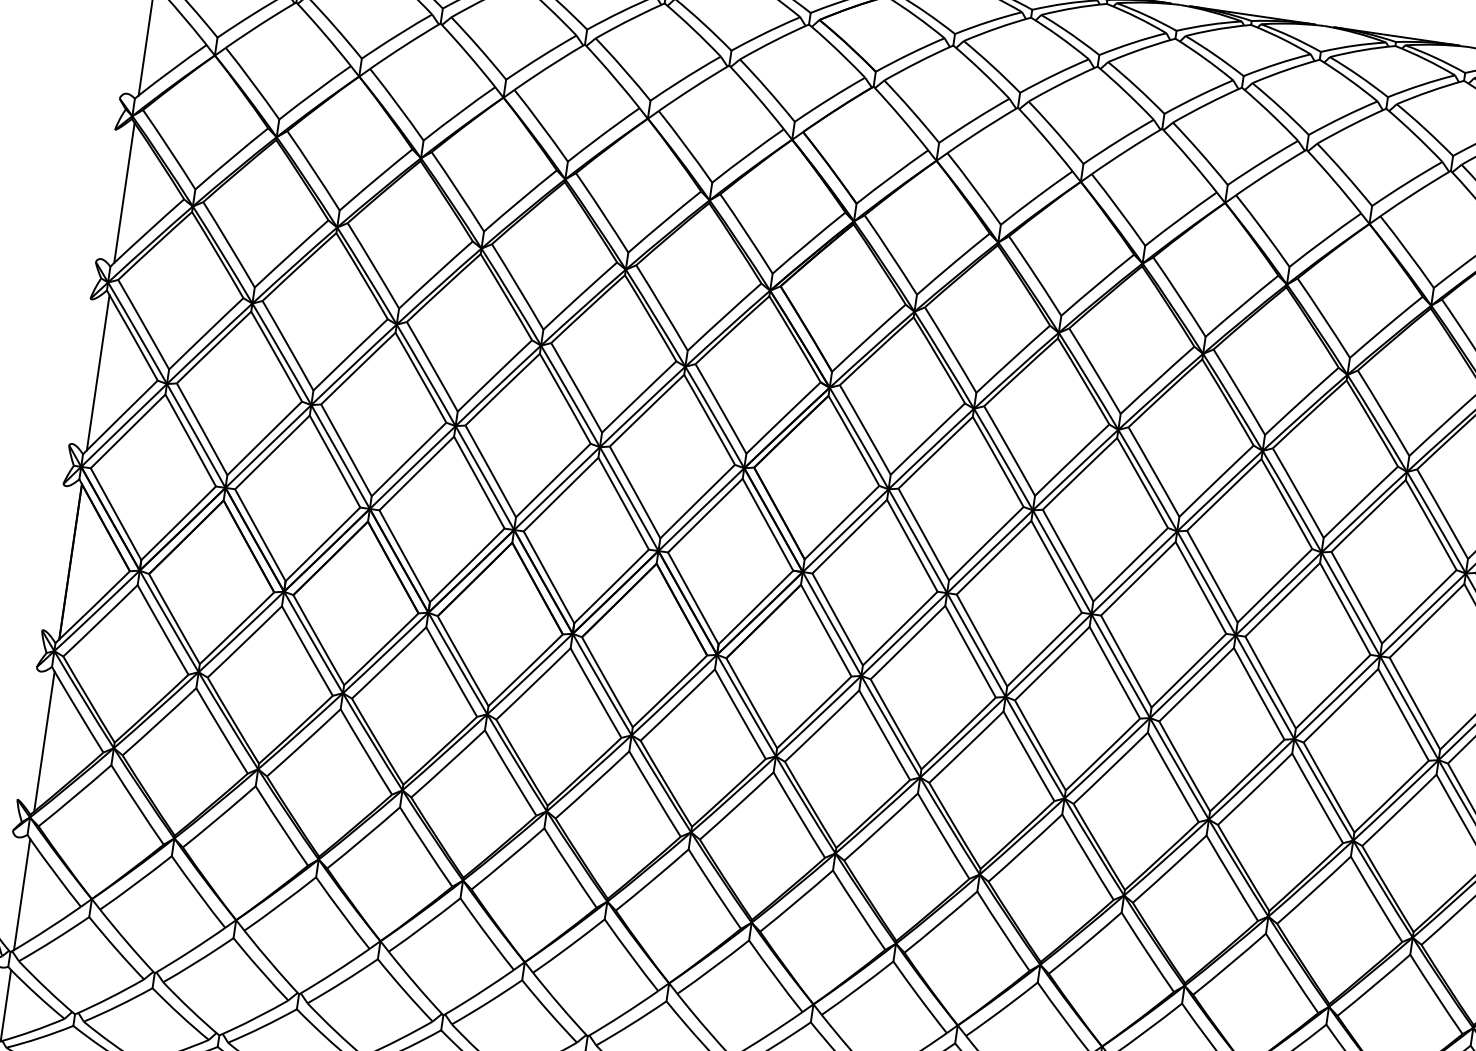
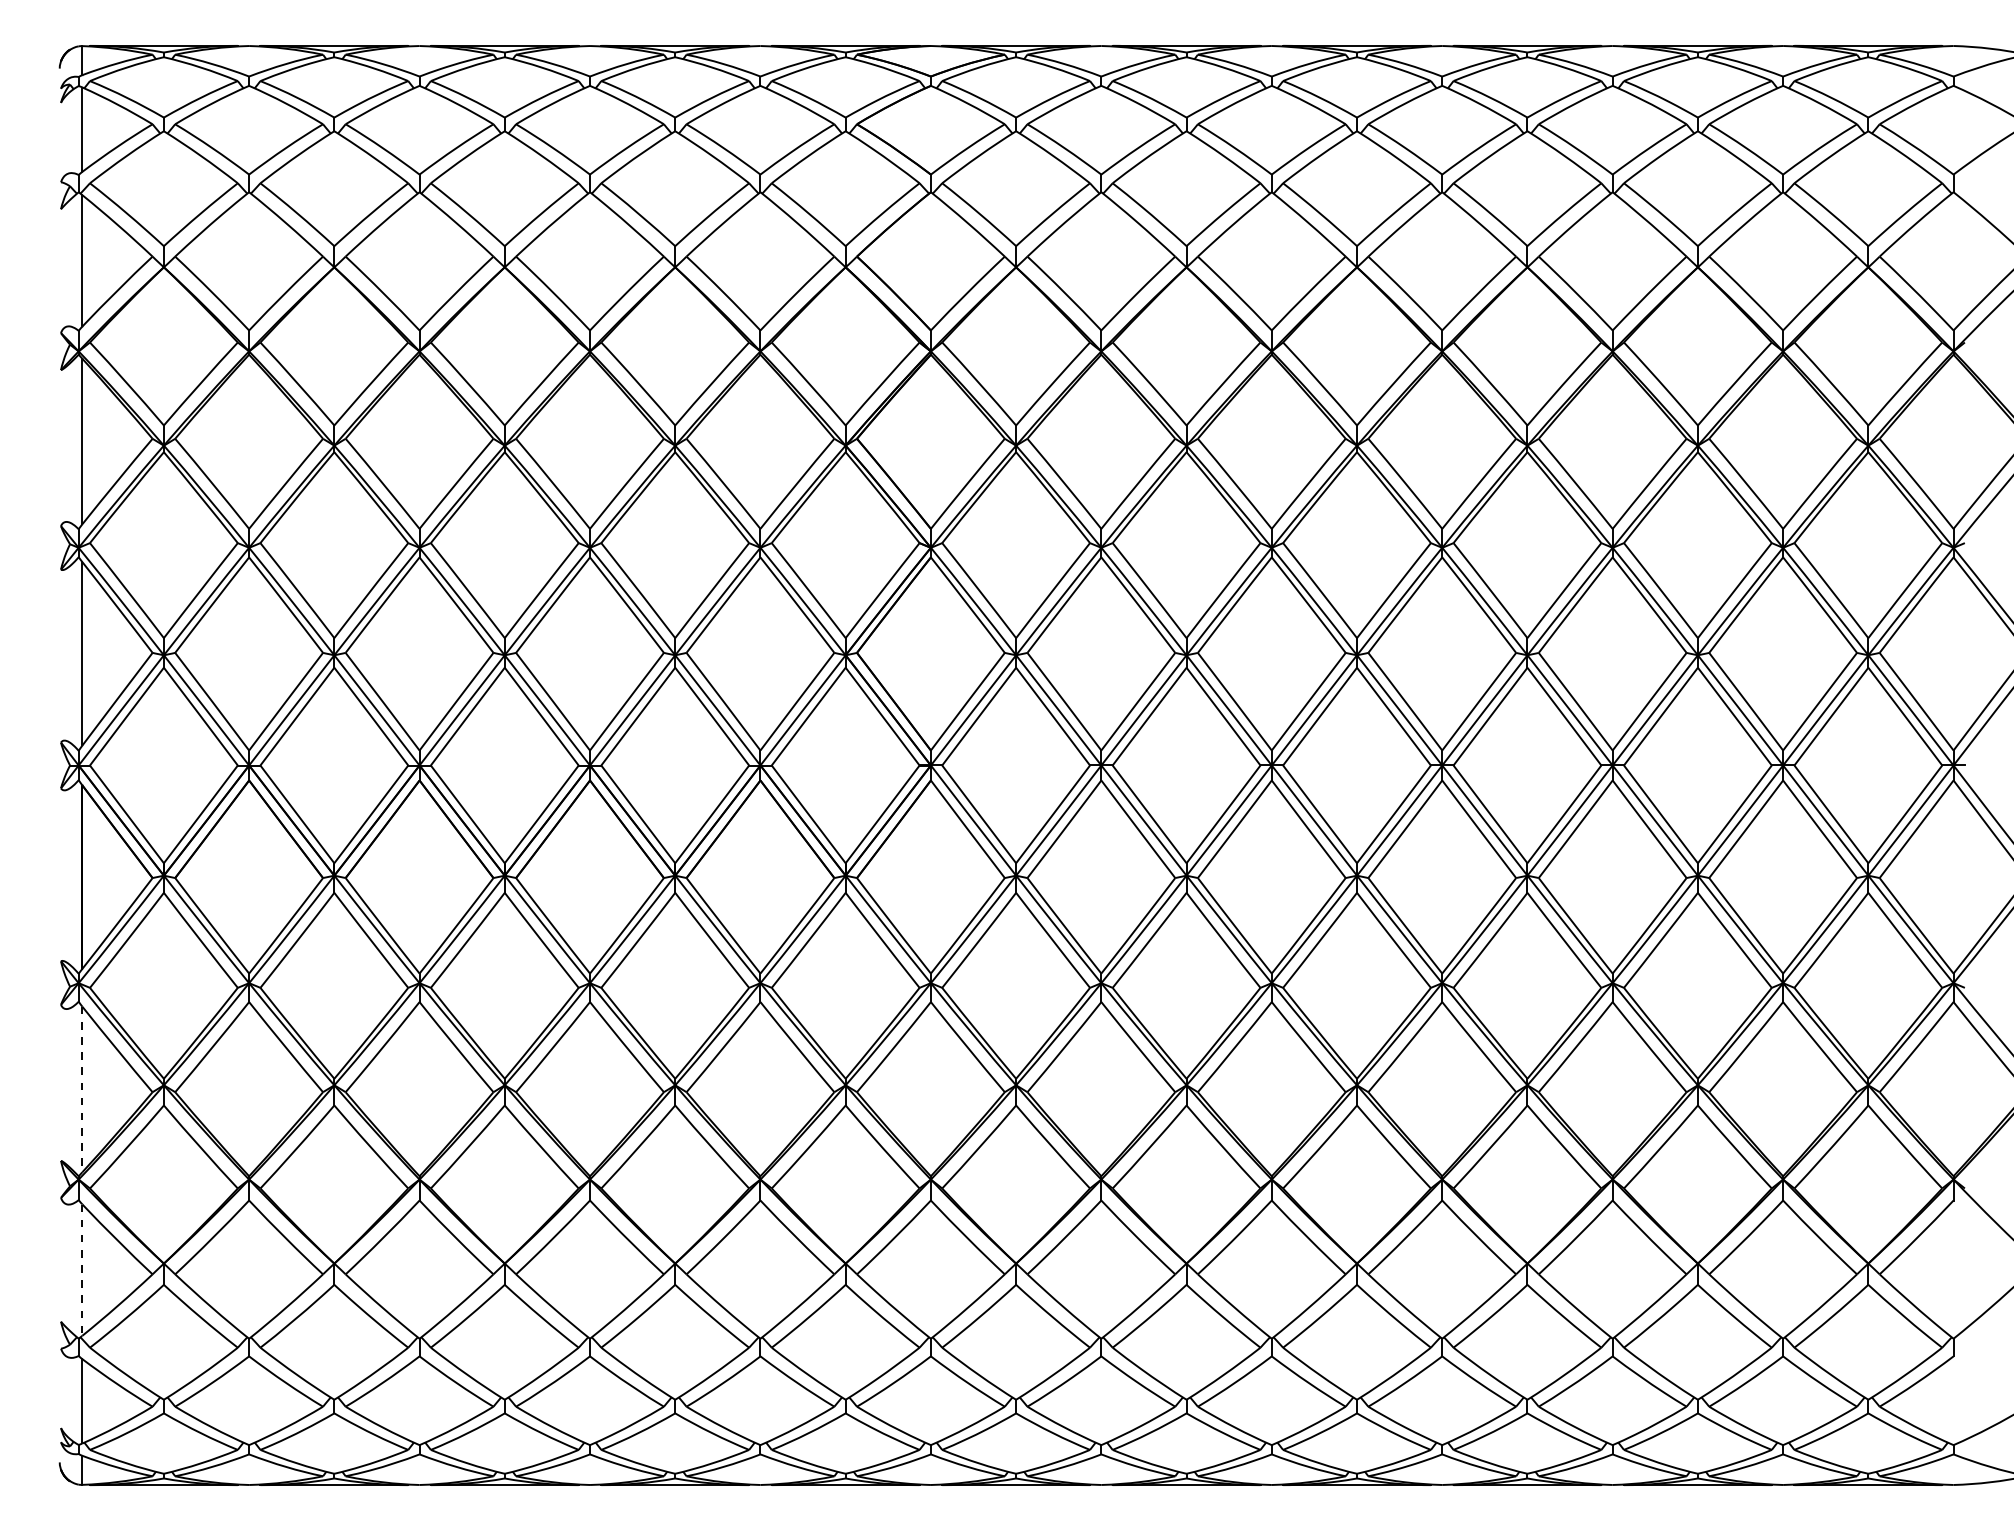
line: (44, 741) -> (82, 1089), solid -> dashed
line: (22, 894) -> (82, 1270), solid -> dashed

